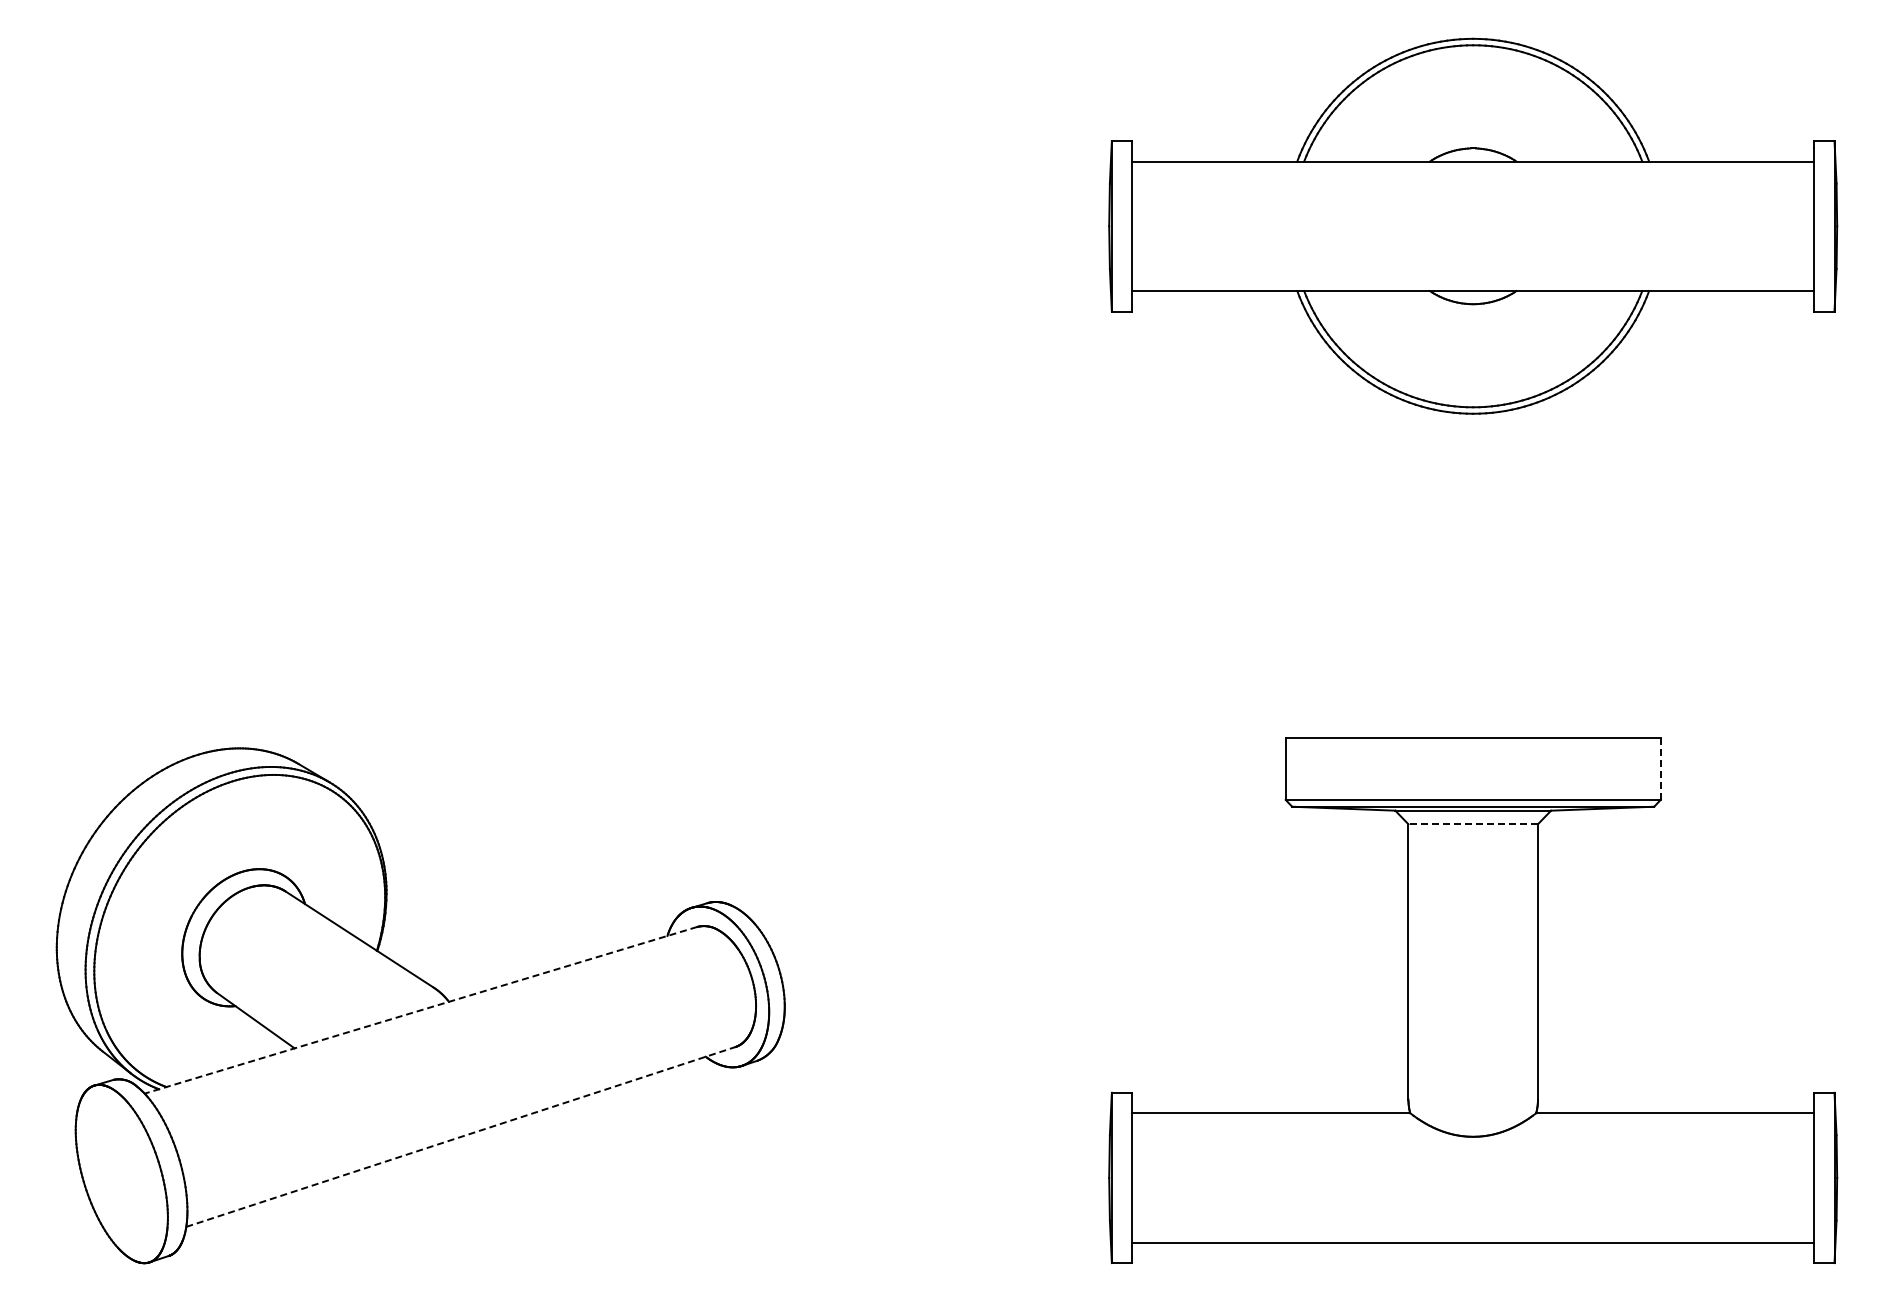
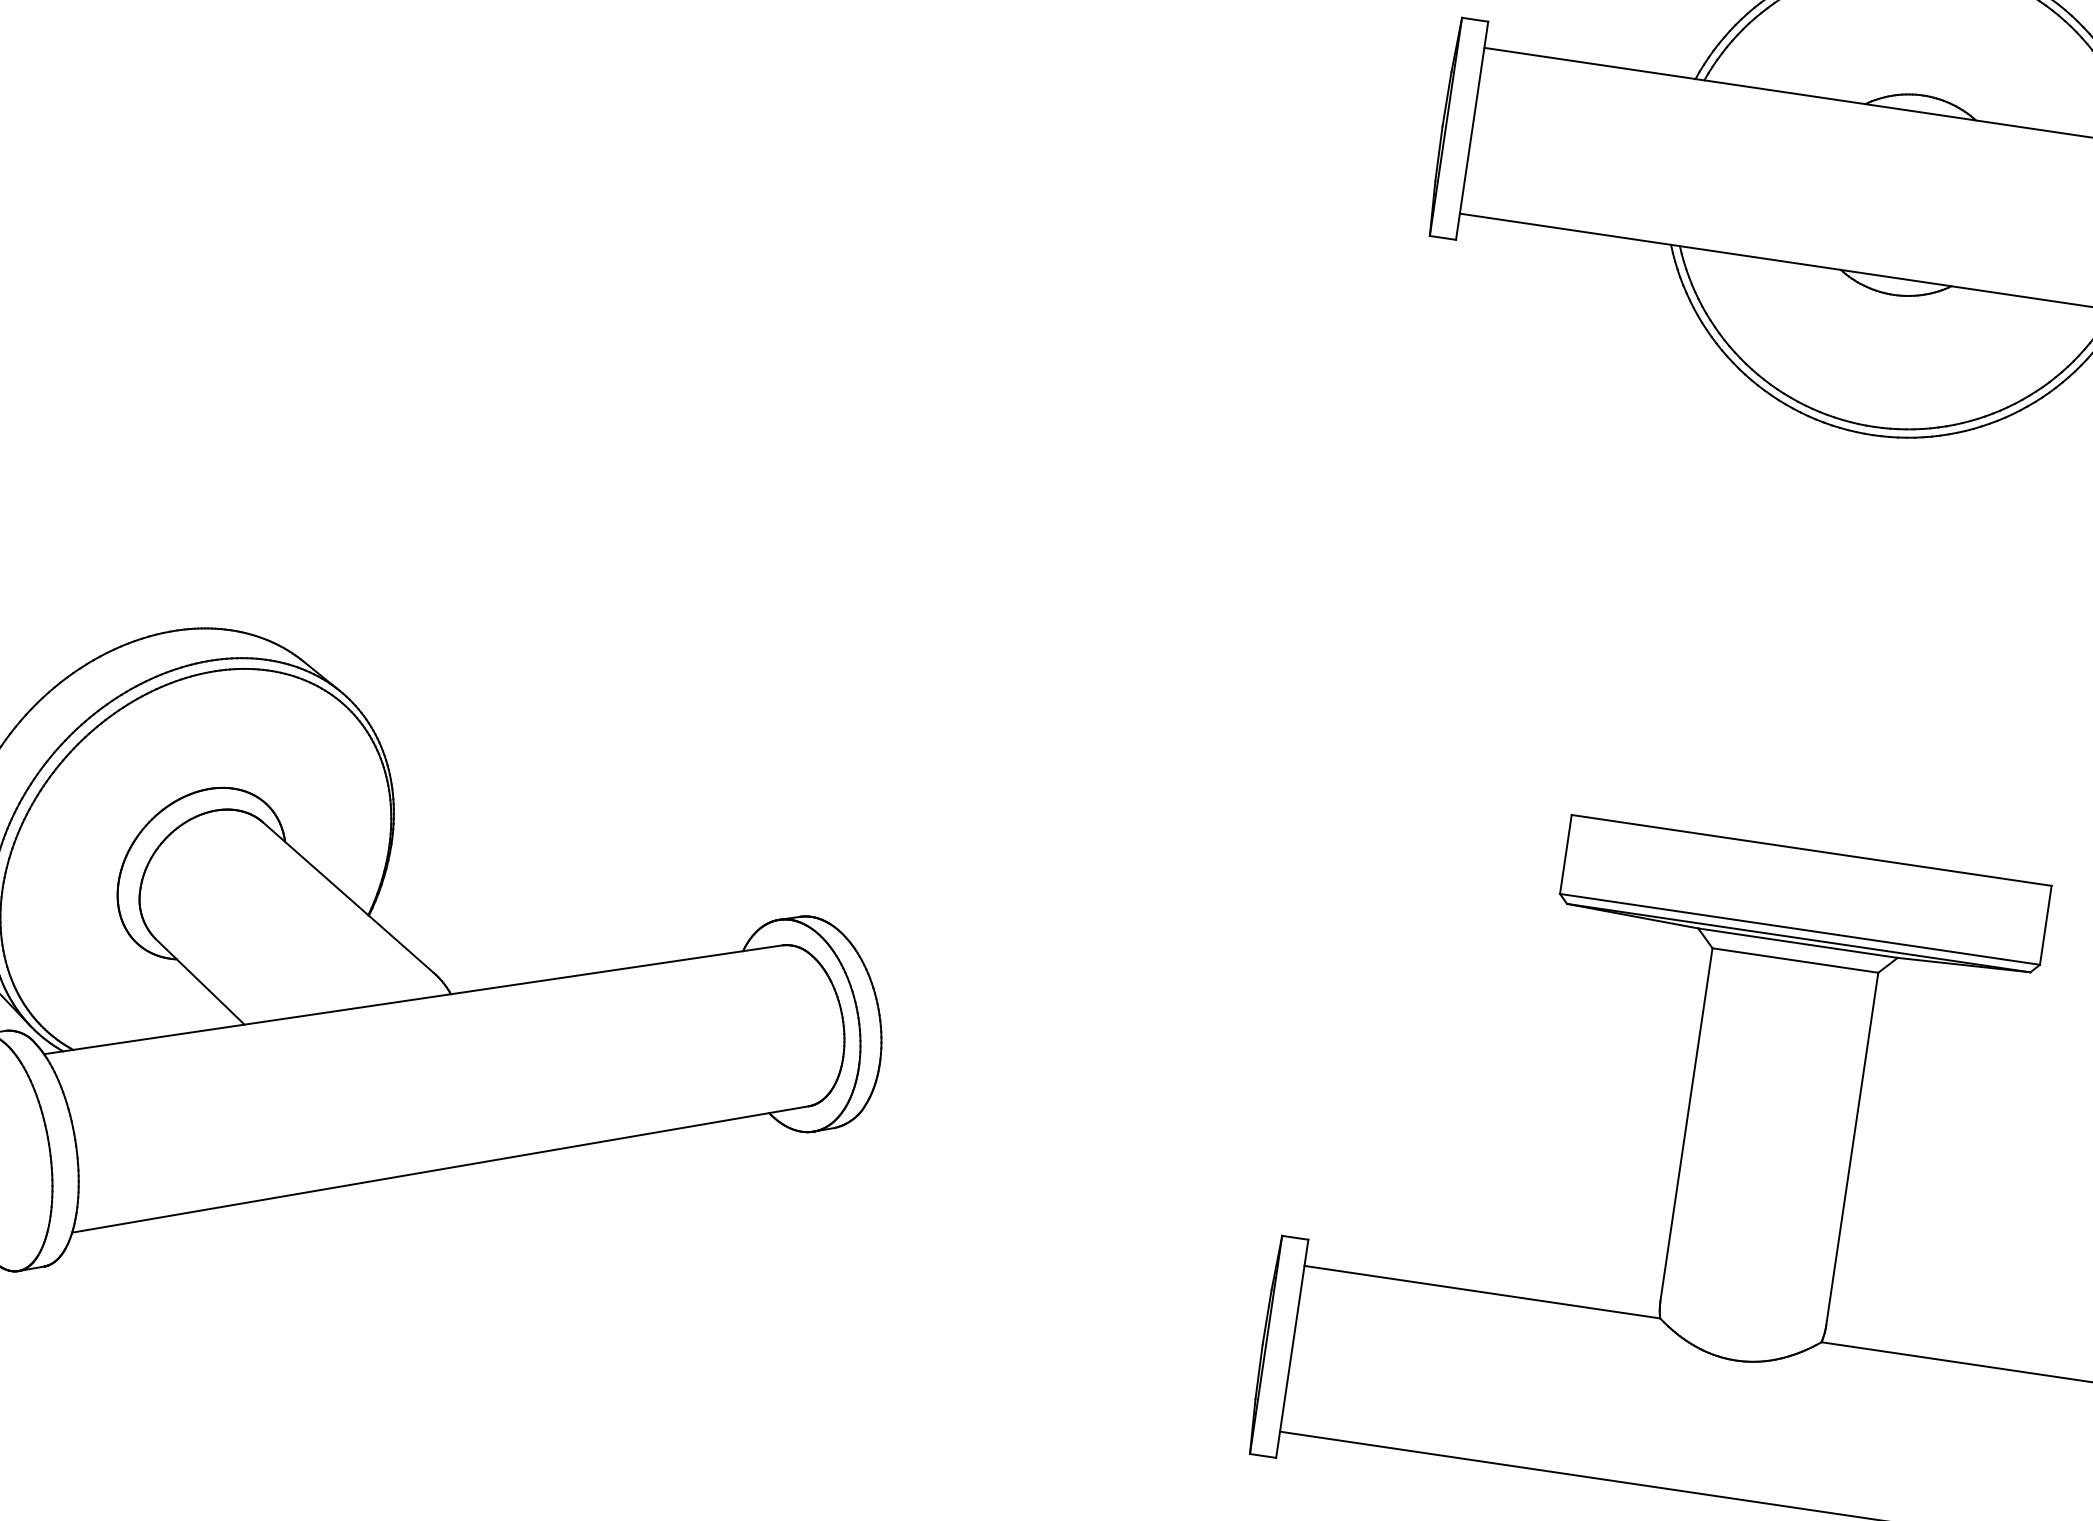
line: (1660, 769) -> (2045, 925), dashed -> solid
line: (1473, 824) -> (1795, 960), dashed -> solid
line: (420, 1010) -> (412, 999), dashed -> solid
line: (460, 1136) -> (440, 1168), dashed -> solid

